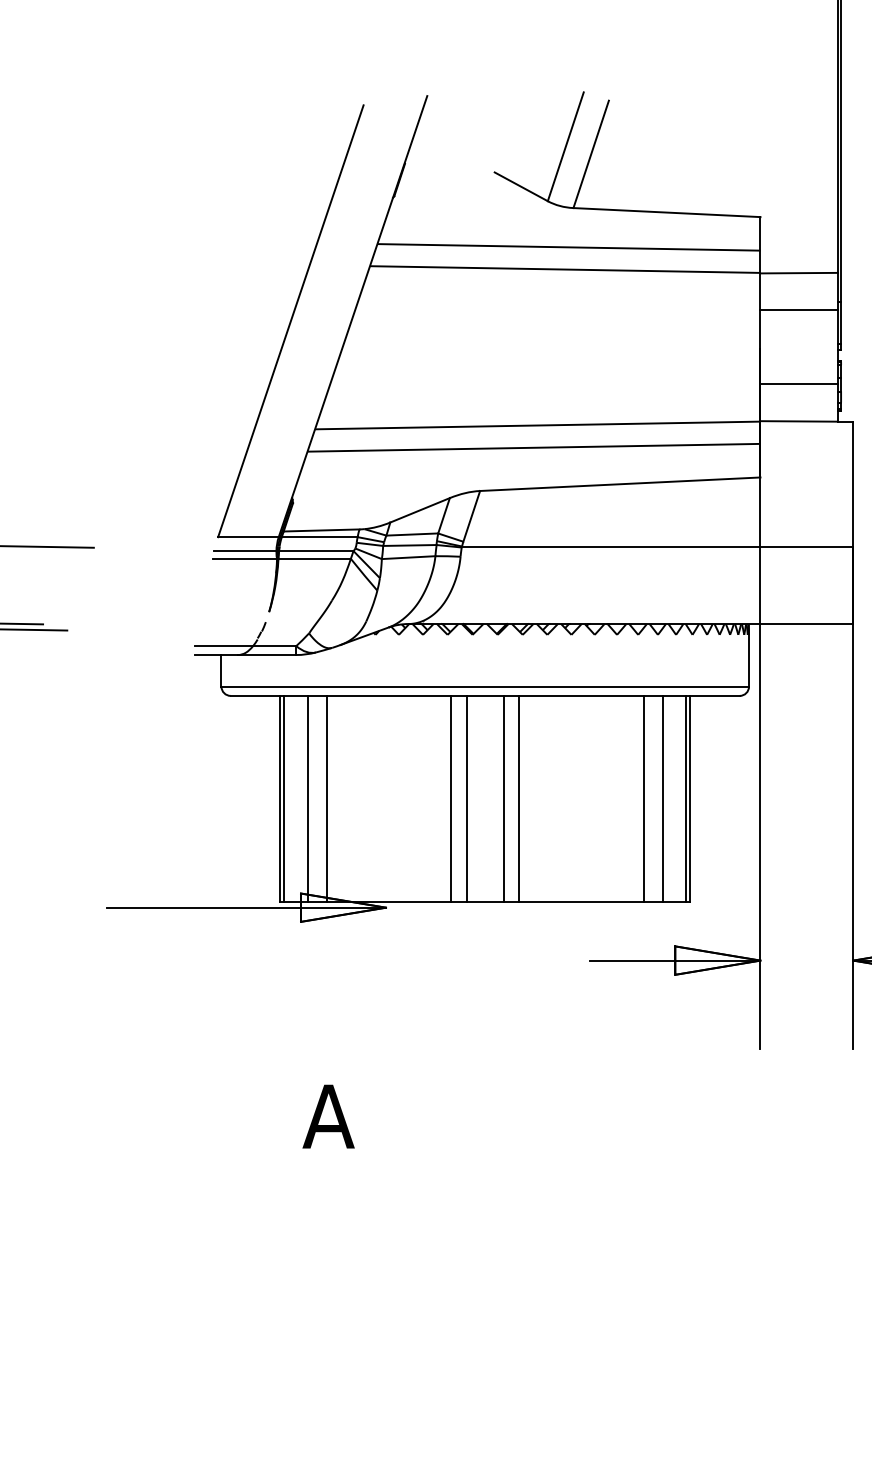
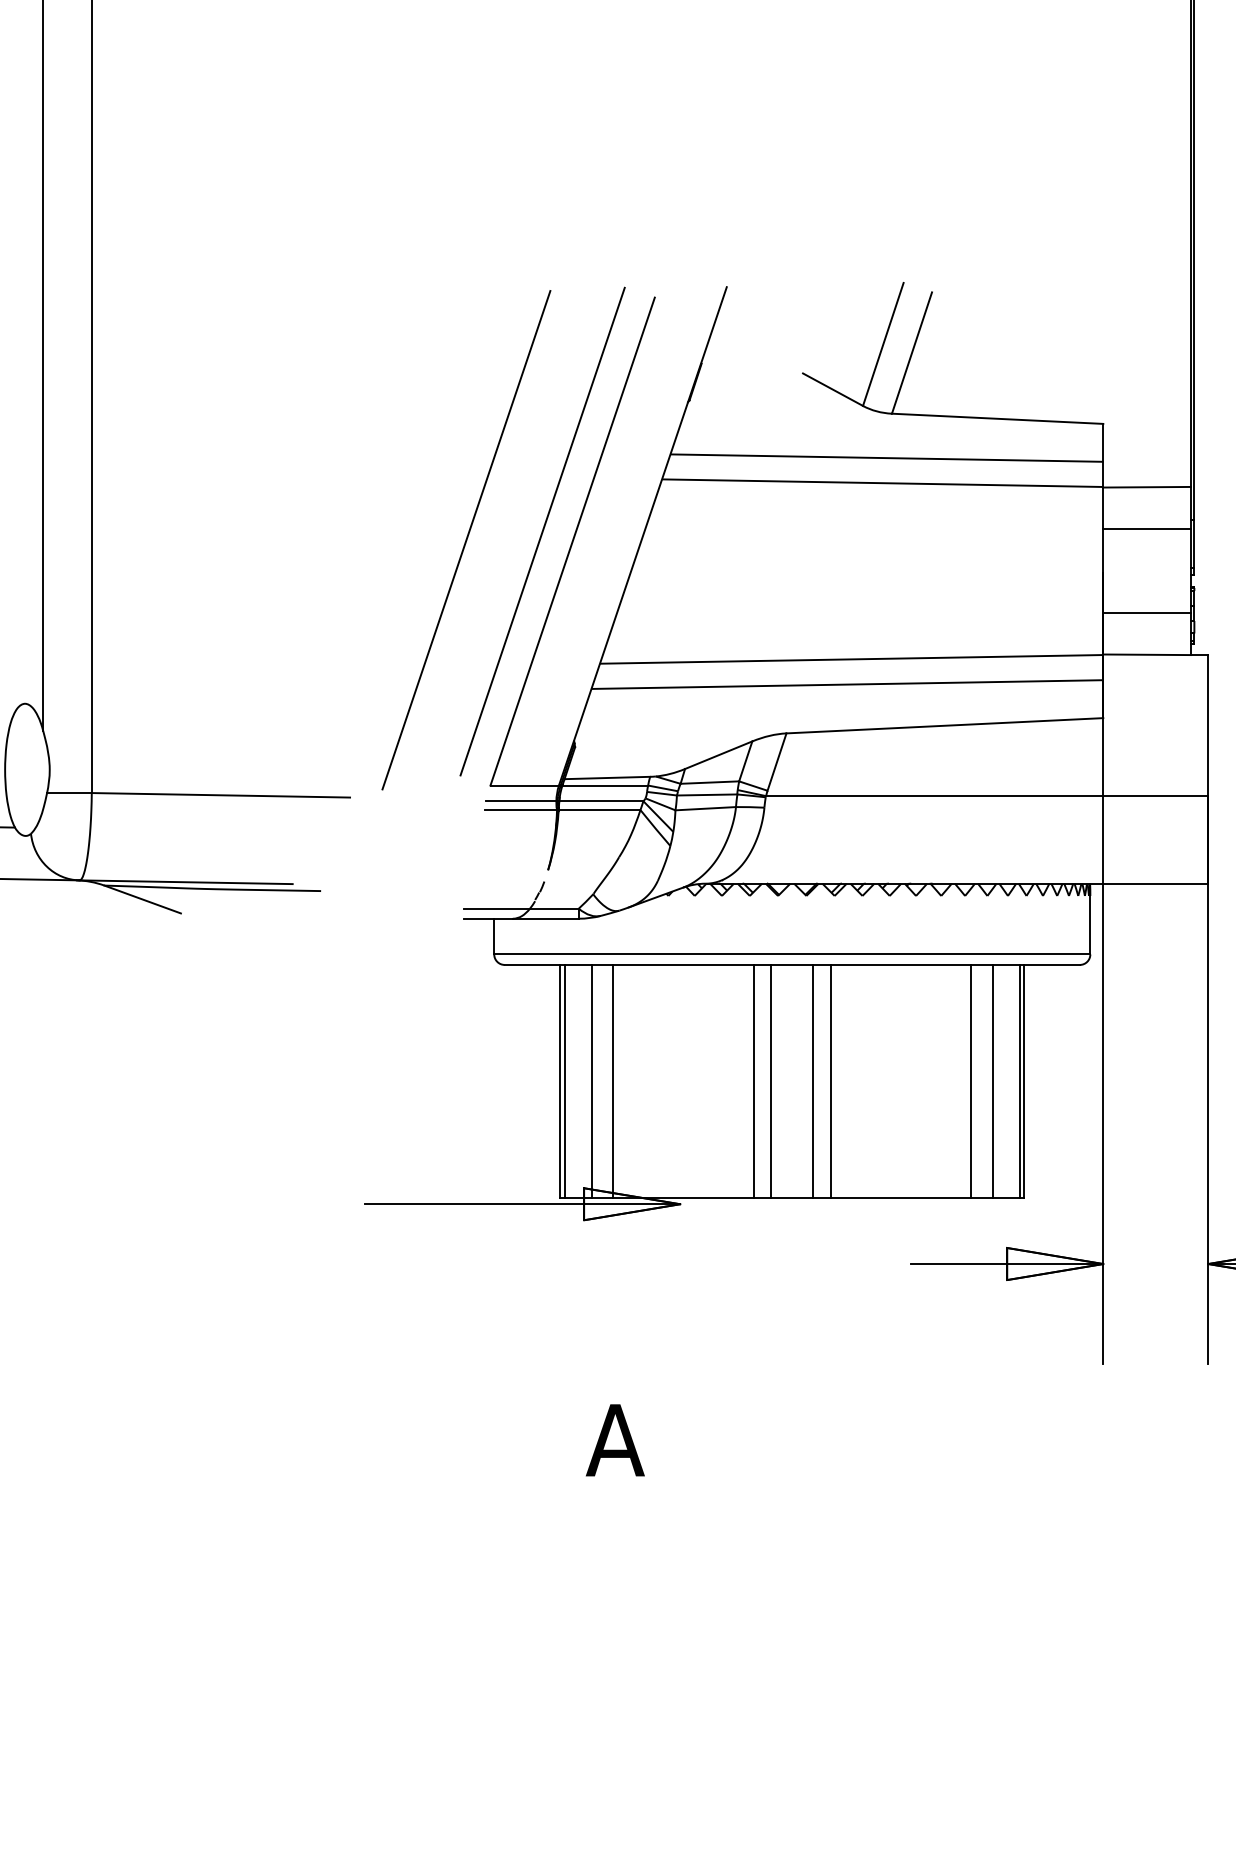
line: (264, 312) -> (542, 531), added
line: (196, 320) -> (466, 540), added

